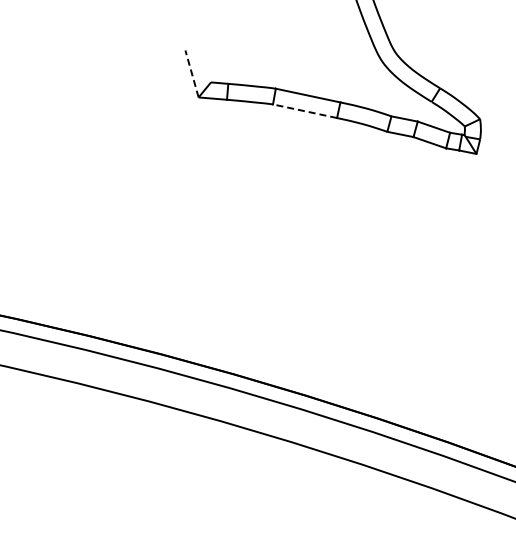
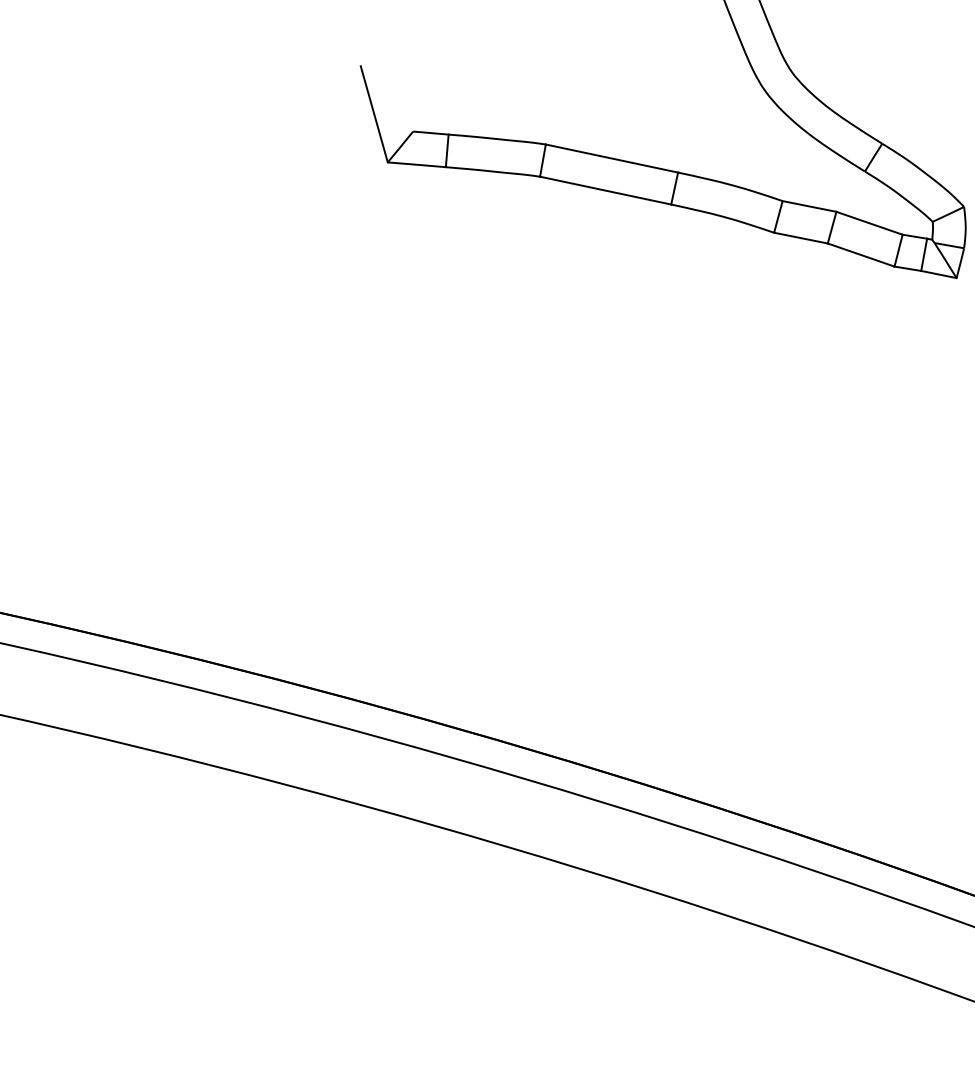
line: (191, 73) -> (373, 113), dashed -> solid
line: (305, 111) -> (606, 191), dashed -> solid

